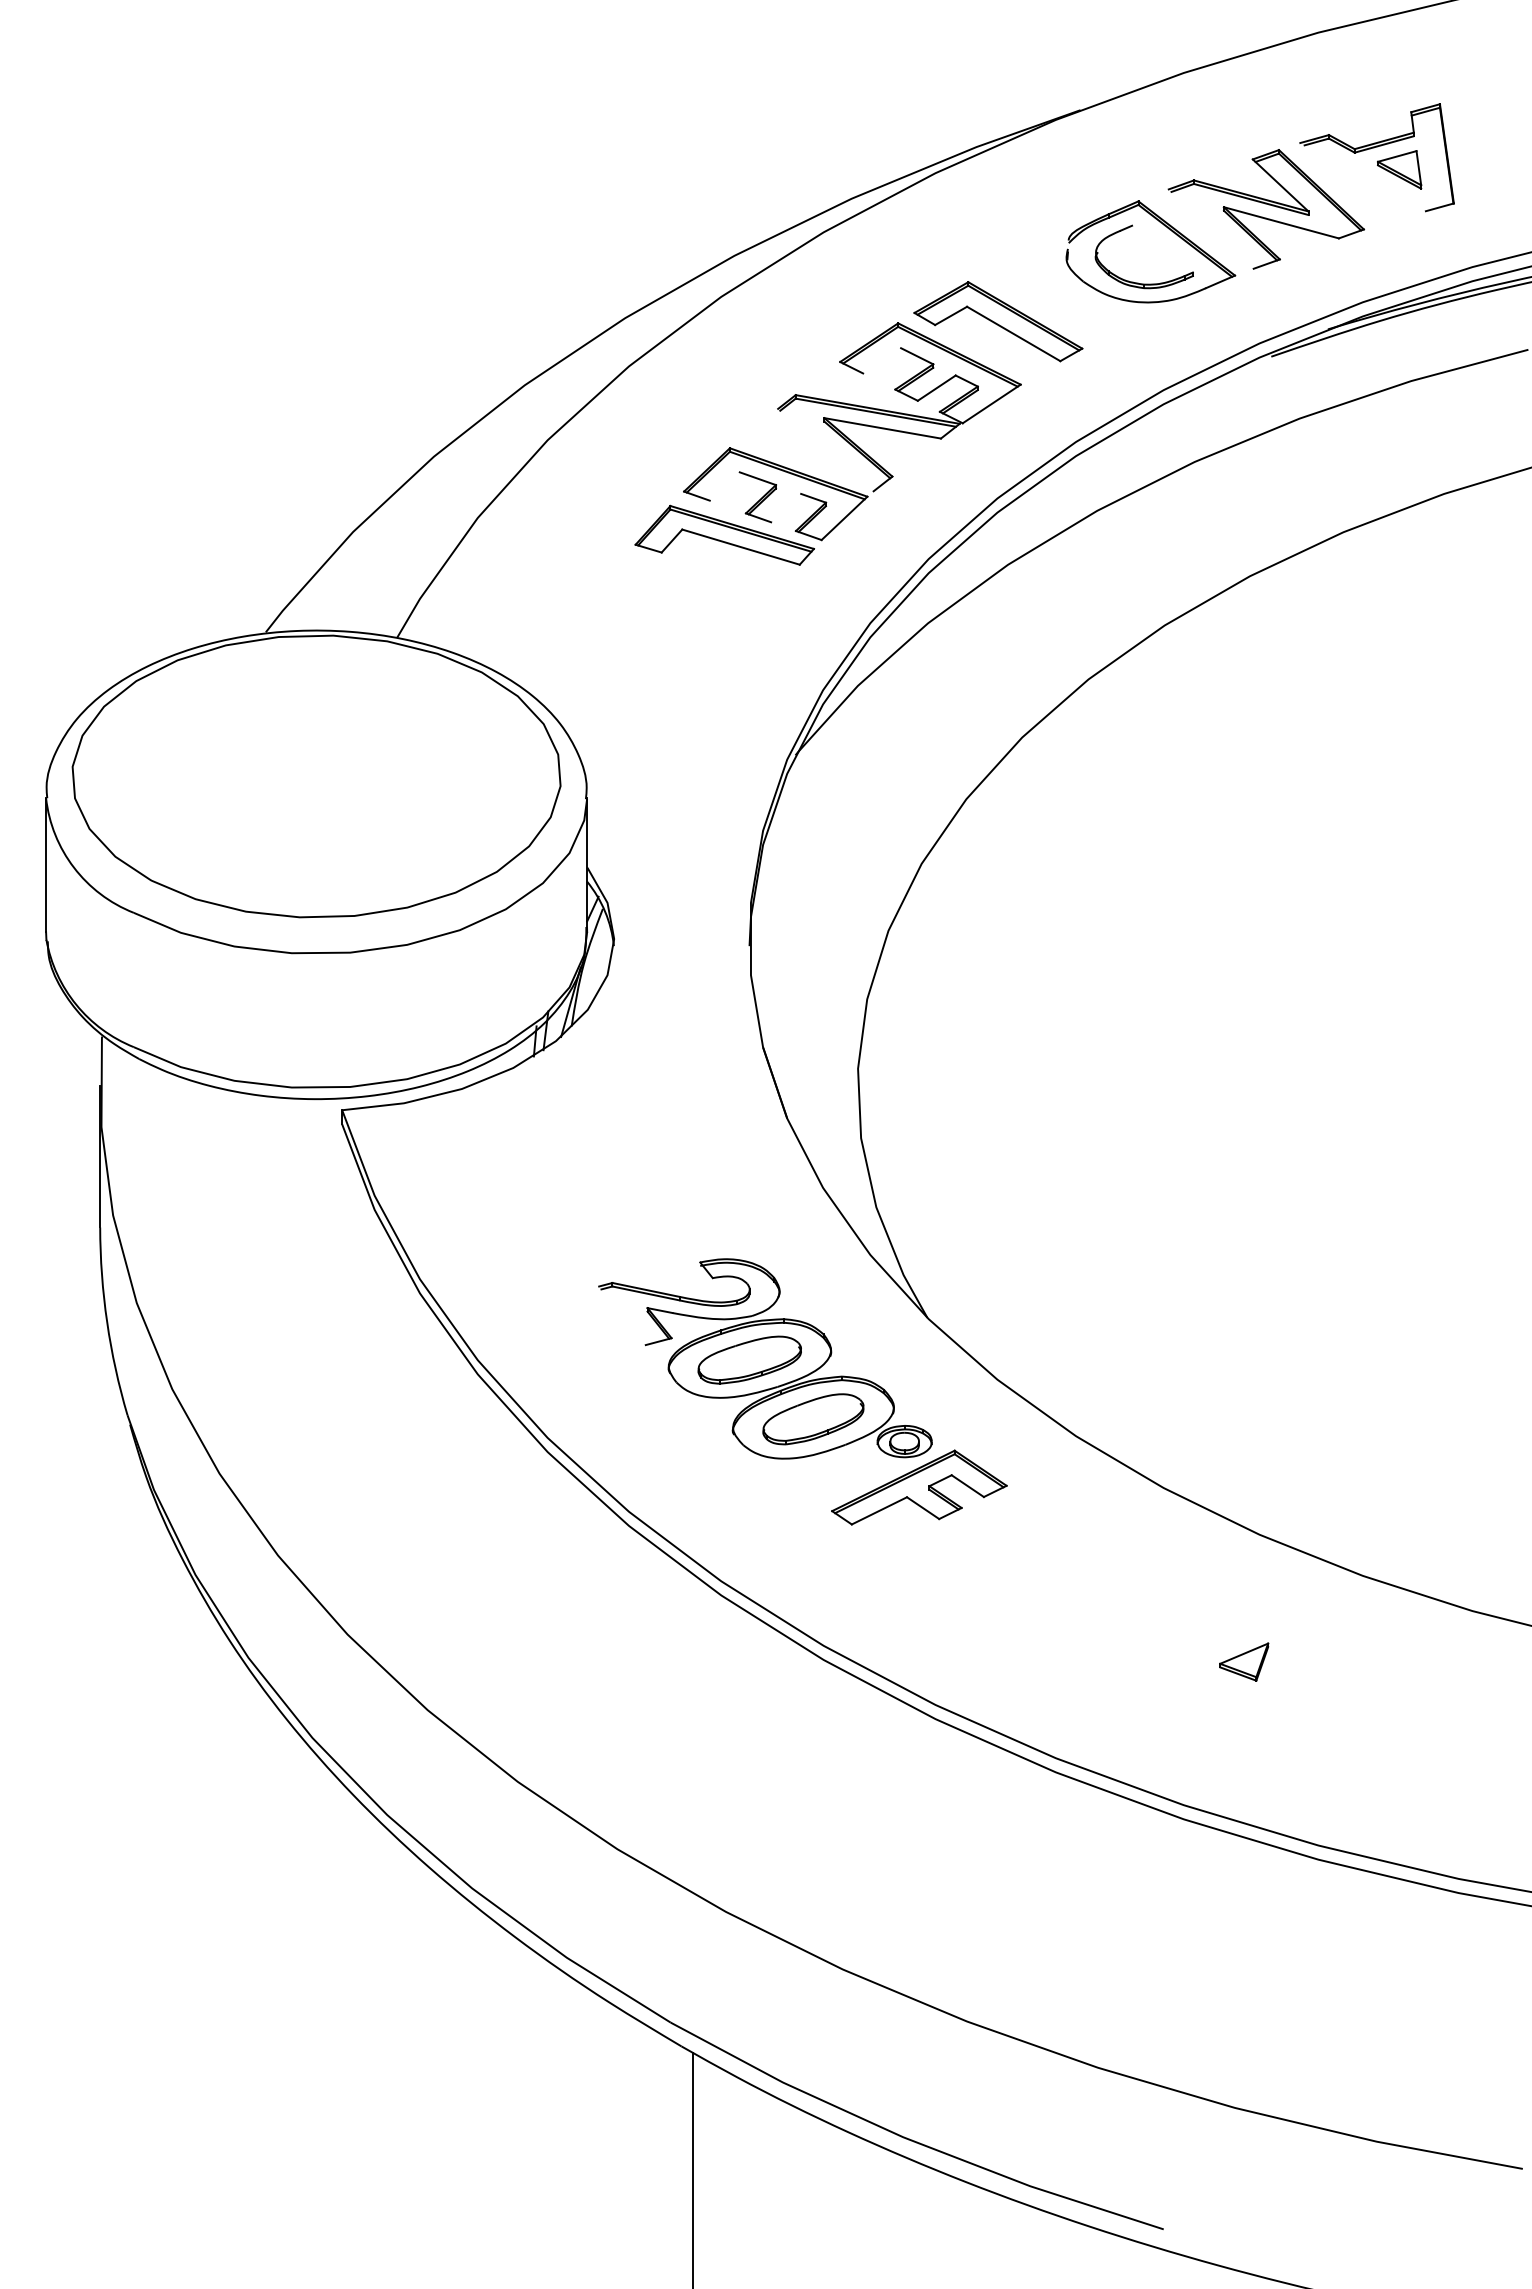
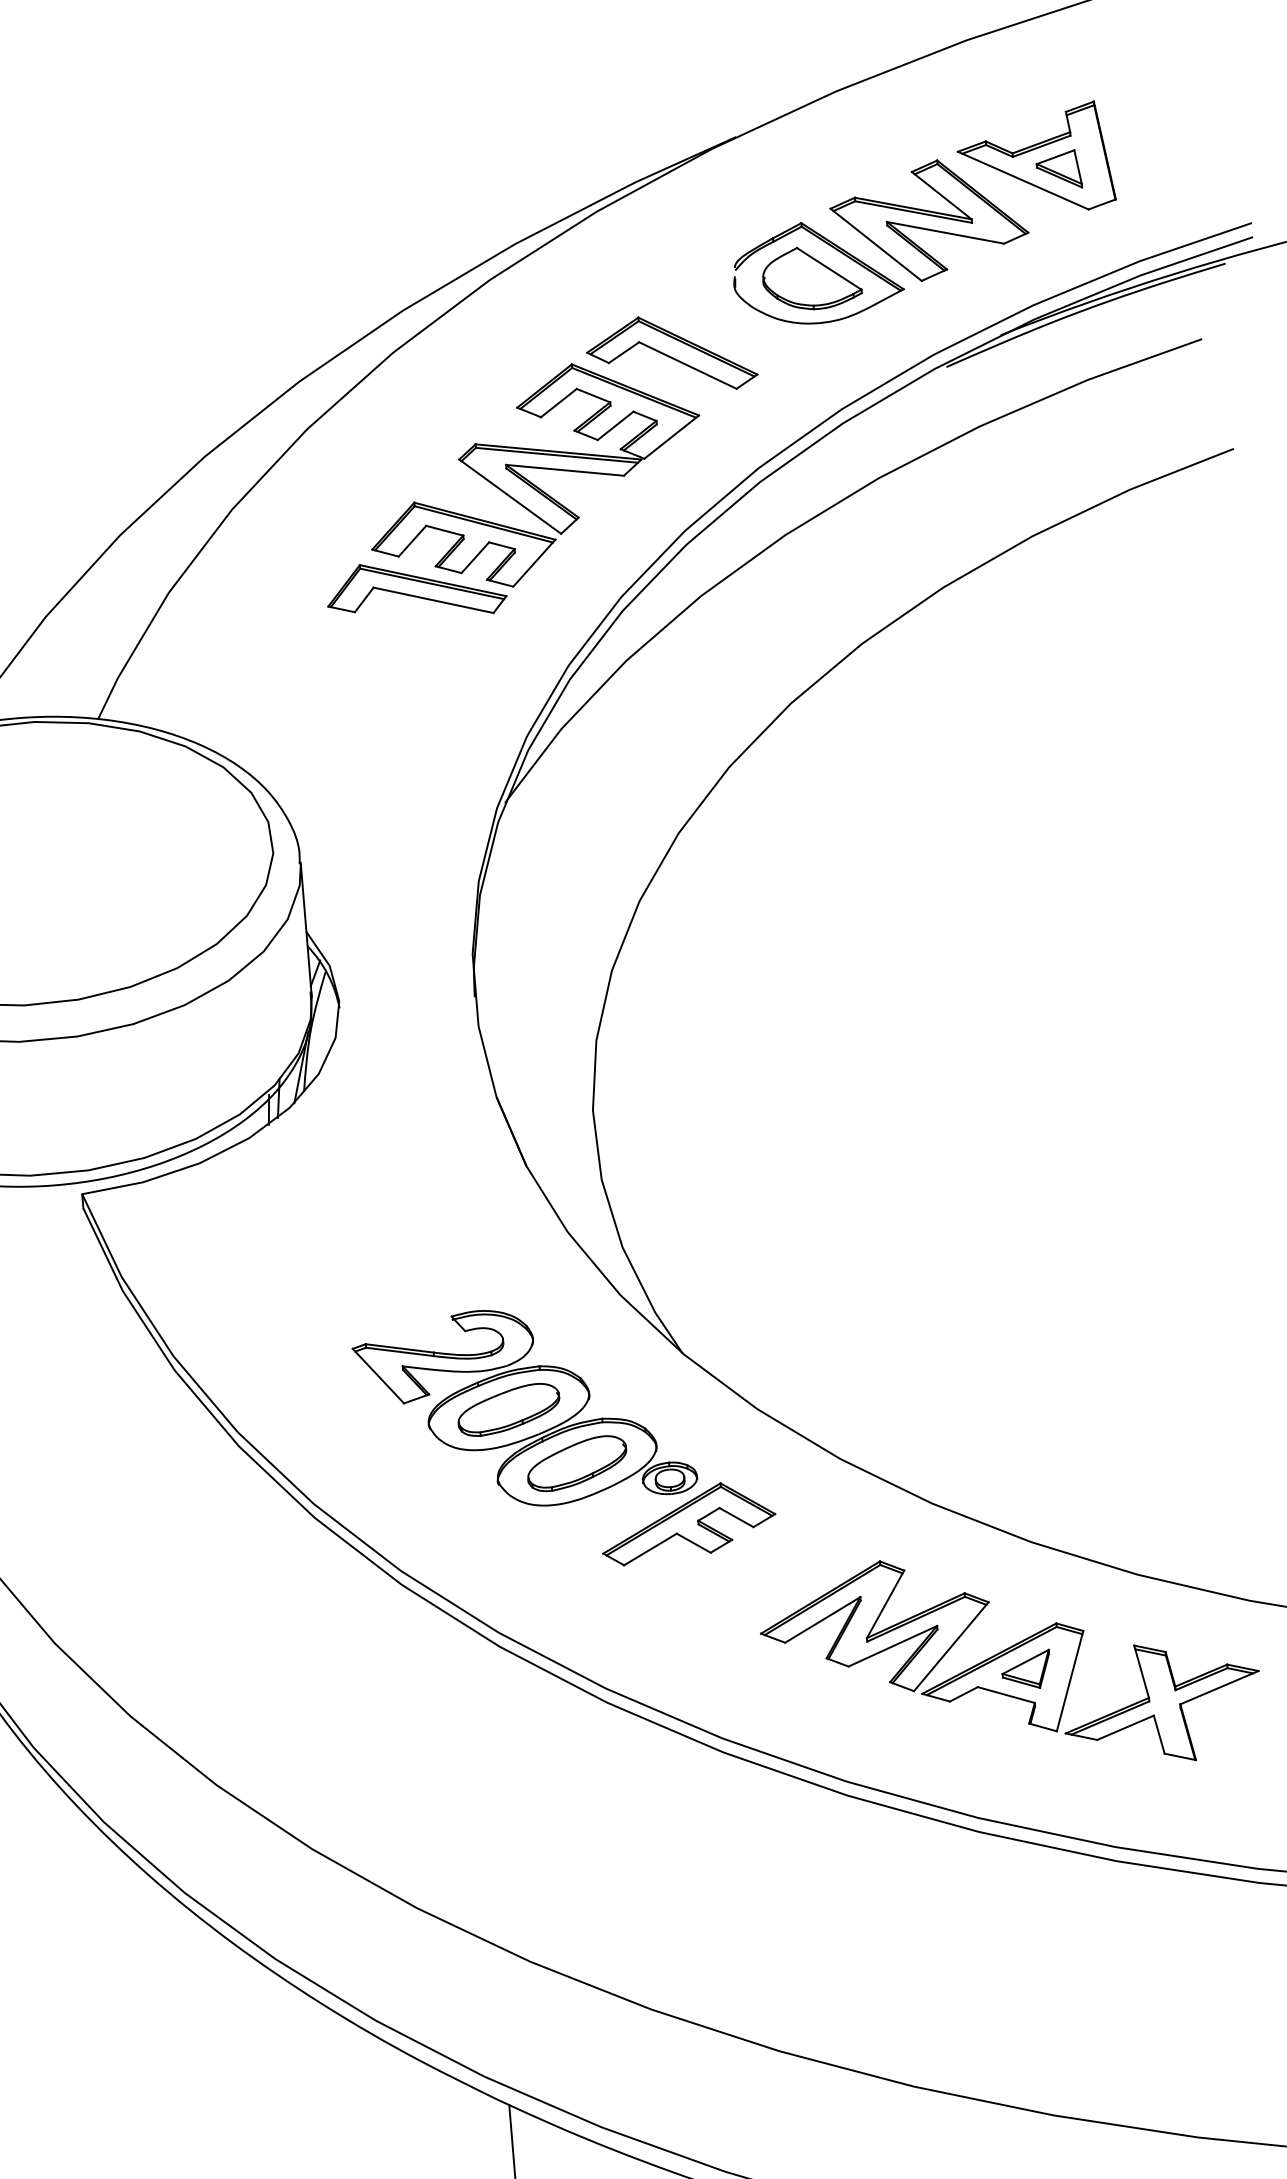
line: (1362, 177) -> (1022, 181), added
line: (1210, 228) -> (875, 244), added
line: (1162, 248) -> (829, 268), added
line: (882, 360) -> (559, 402), added
line: (825, 449) -> (509, 496), added
line: (724, 486) -> (412, 541), added
line: (786, 507) -> (475, 557), added
line: (622, 1315) -> (378, 1375), added
part: (1228, 1653) -> (1010, 1663), added

